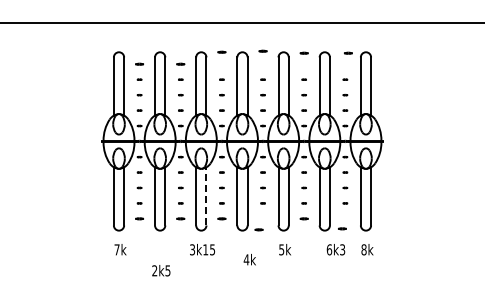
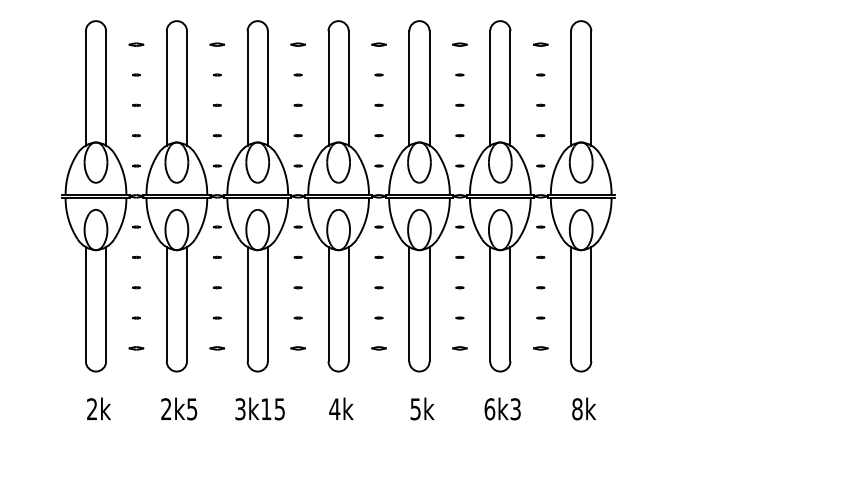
part: (262, 50) -> (377, 43), moved
part: (221, 51) -> (297, 43), moved
part: (303, 52) -> (458, 43), moved
part: (348, 52) -> (540, 43), moved
line: (206, 195) -> (267, 302), dashed -> solid
part: (342, 228) -> (540, 347), moved
part: (258, 229) -> (377, 347), moved
text: (116, 249) -> (91, 408), 7k -> 2k
text: (335, 249) -> (501, 408), moved
text: (249, 259) -> (340, 408), moved
text: (161, 270) -> (179, 408), moved

